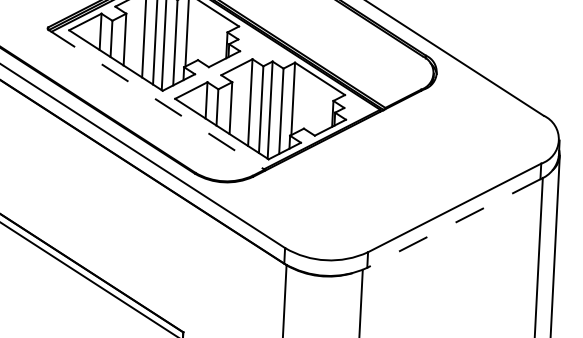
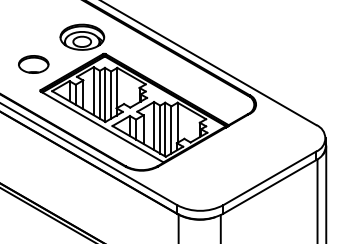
line: (156, 100) -> (102, 127), dashed -> solid
line: (453, 224) -> (269, 187), dashed -> solid

